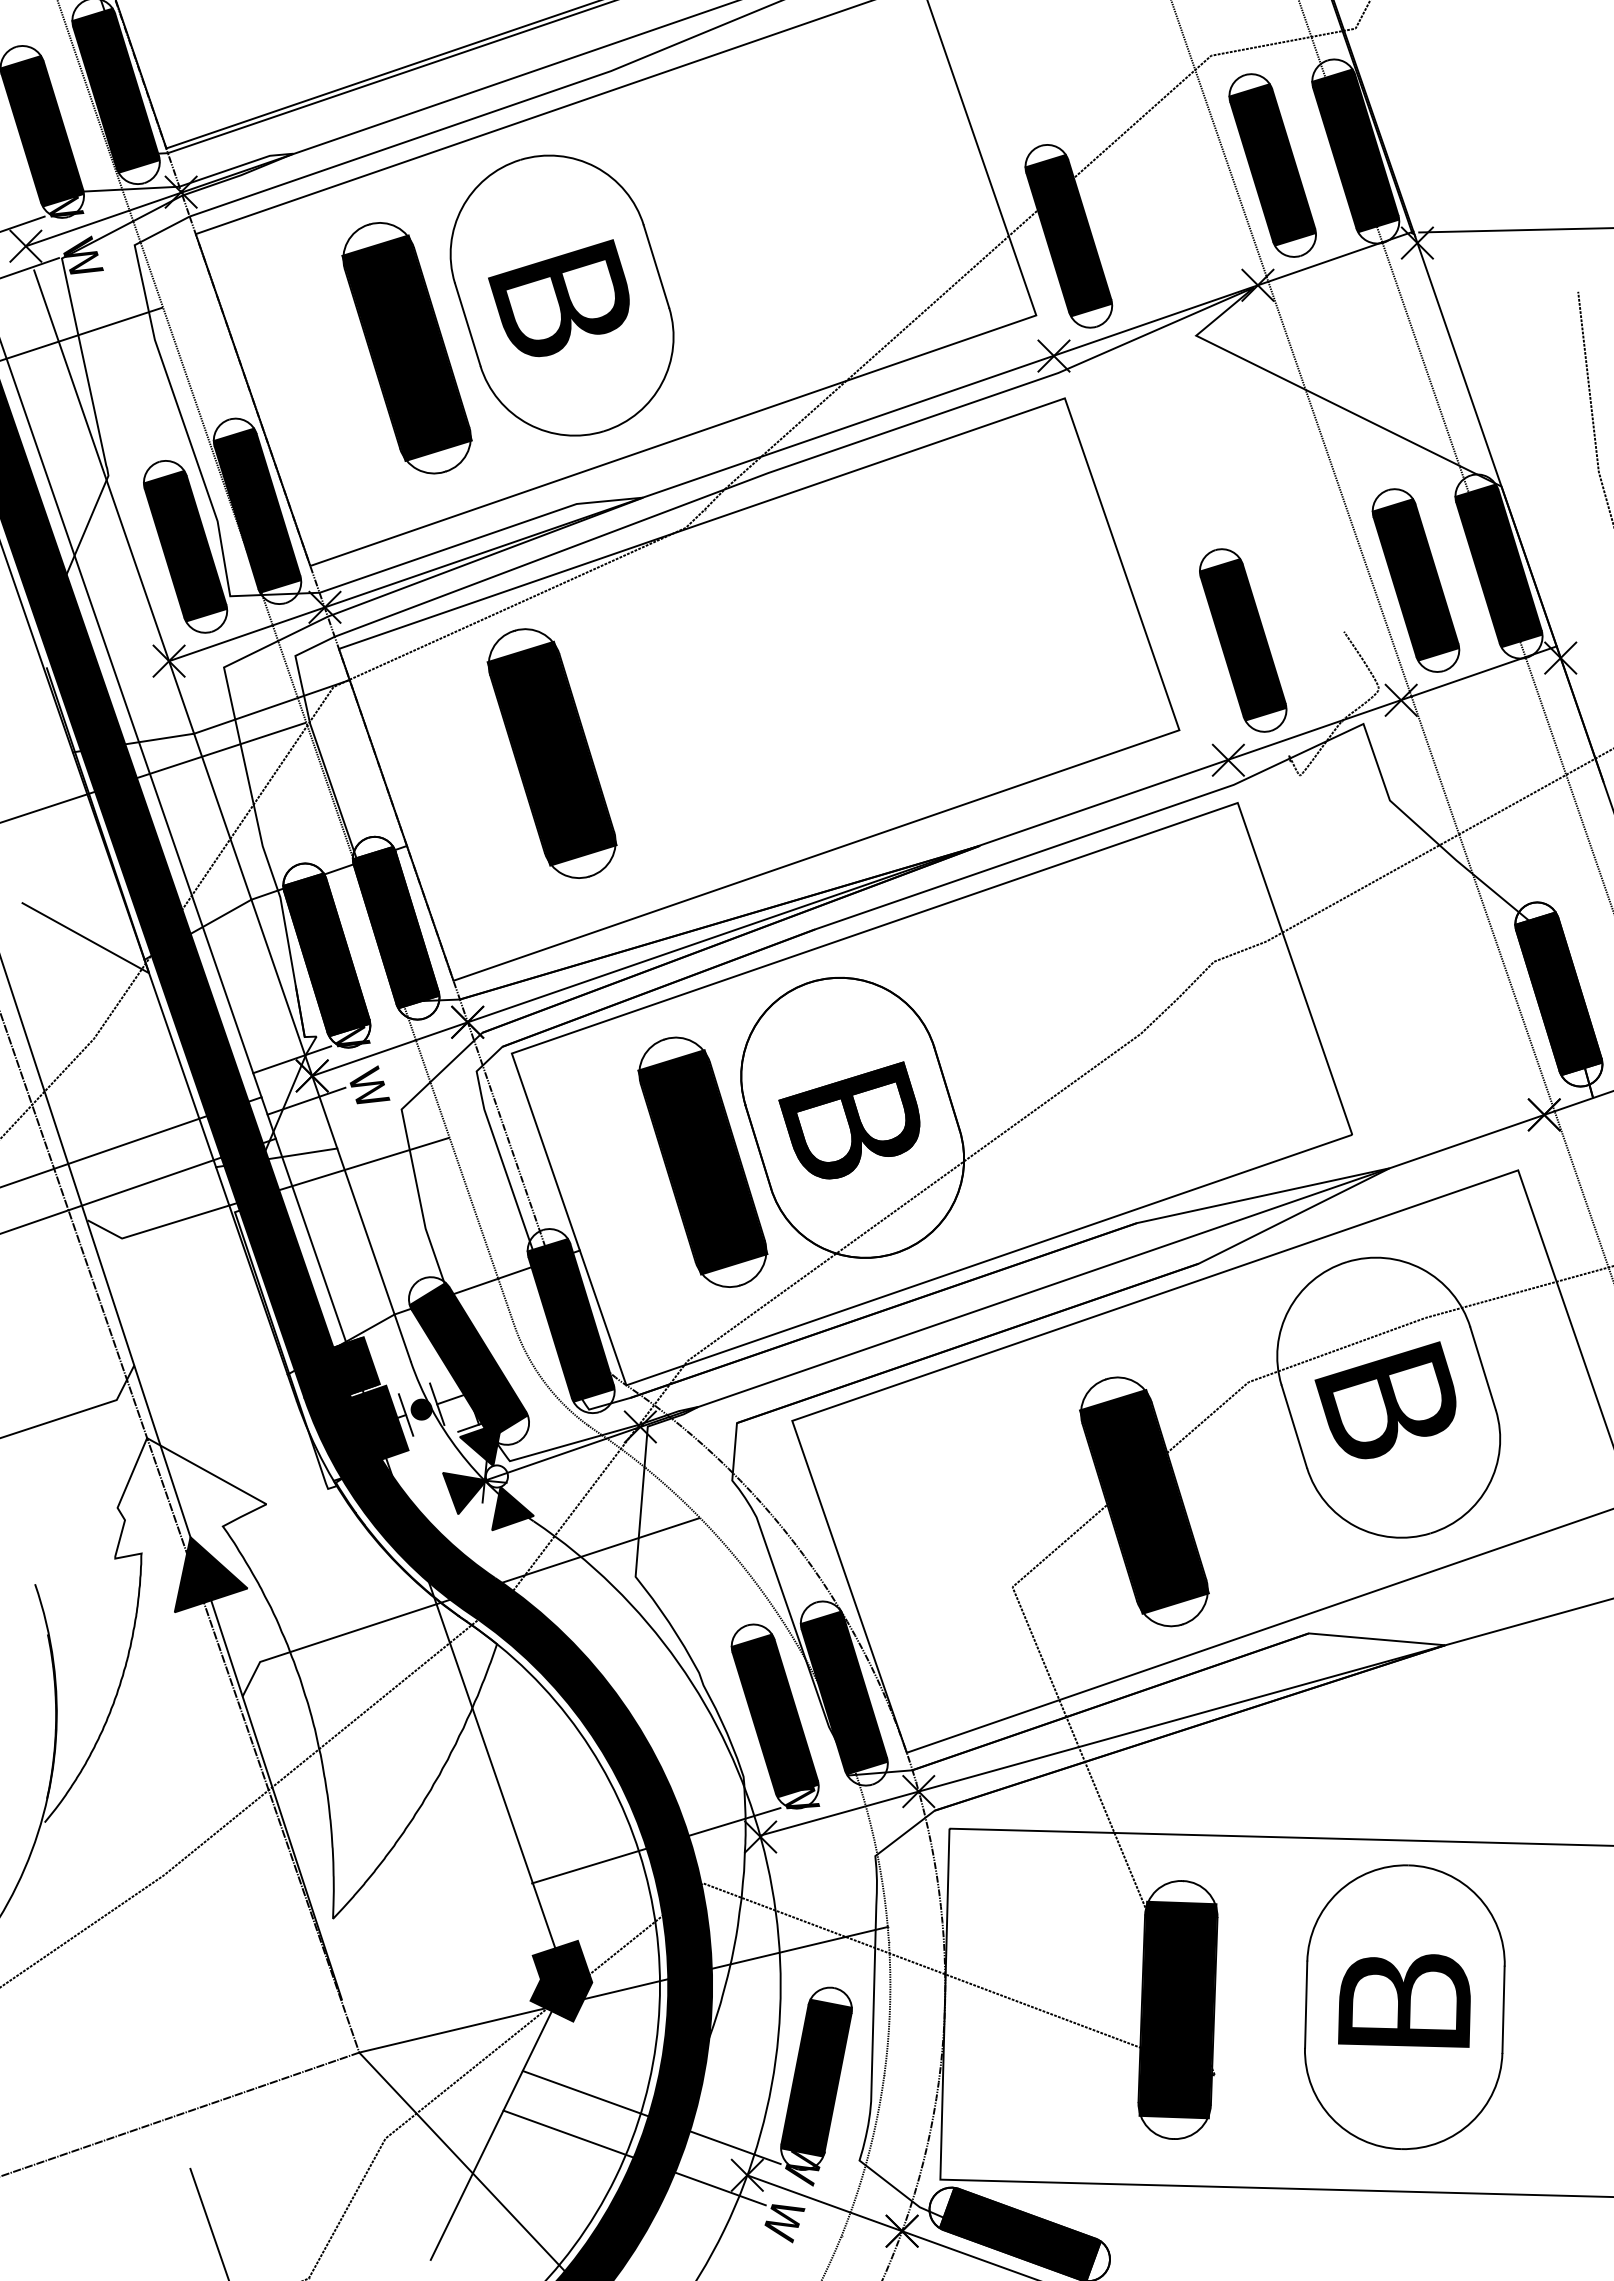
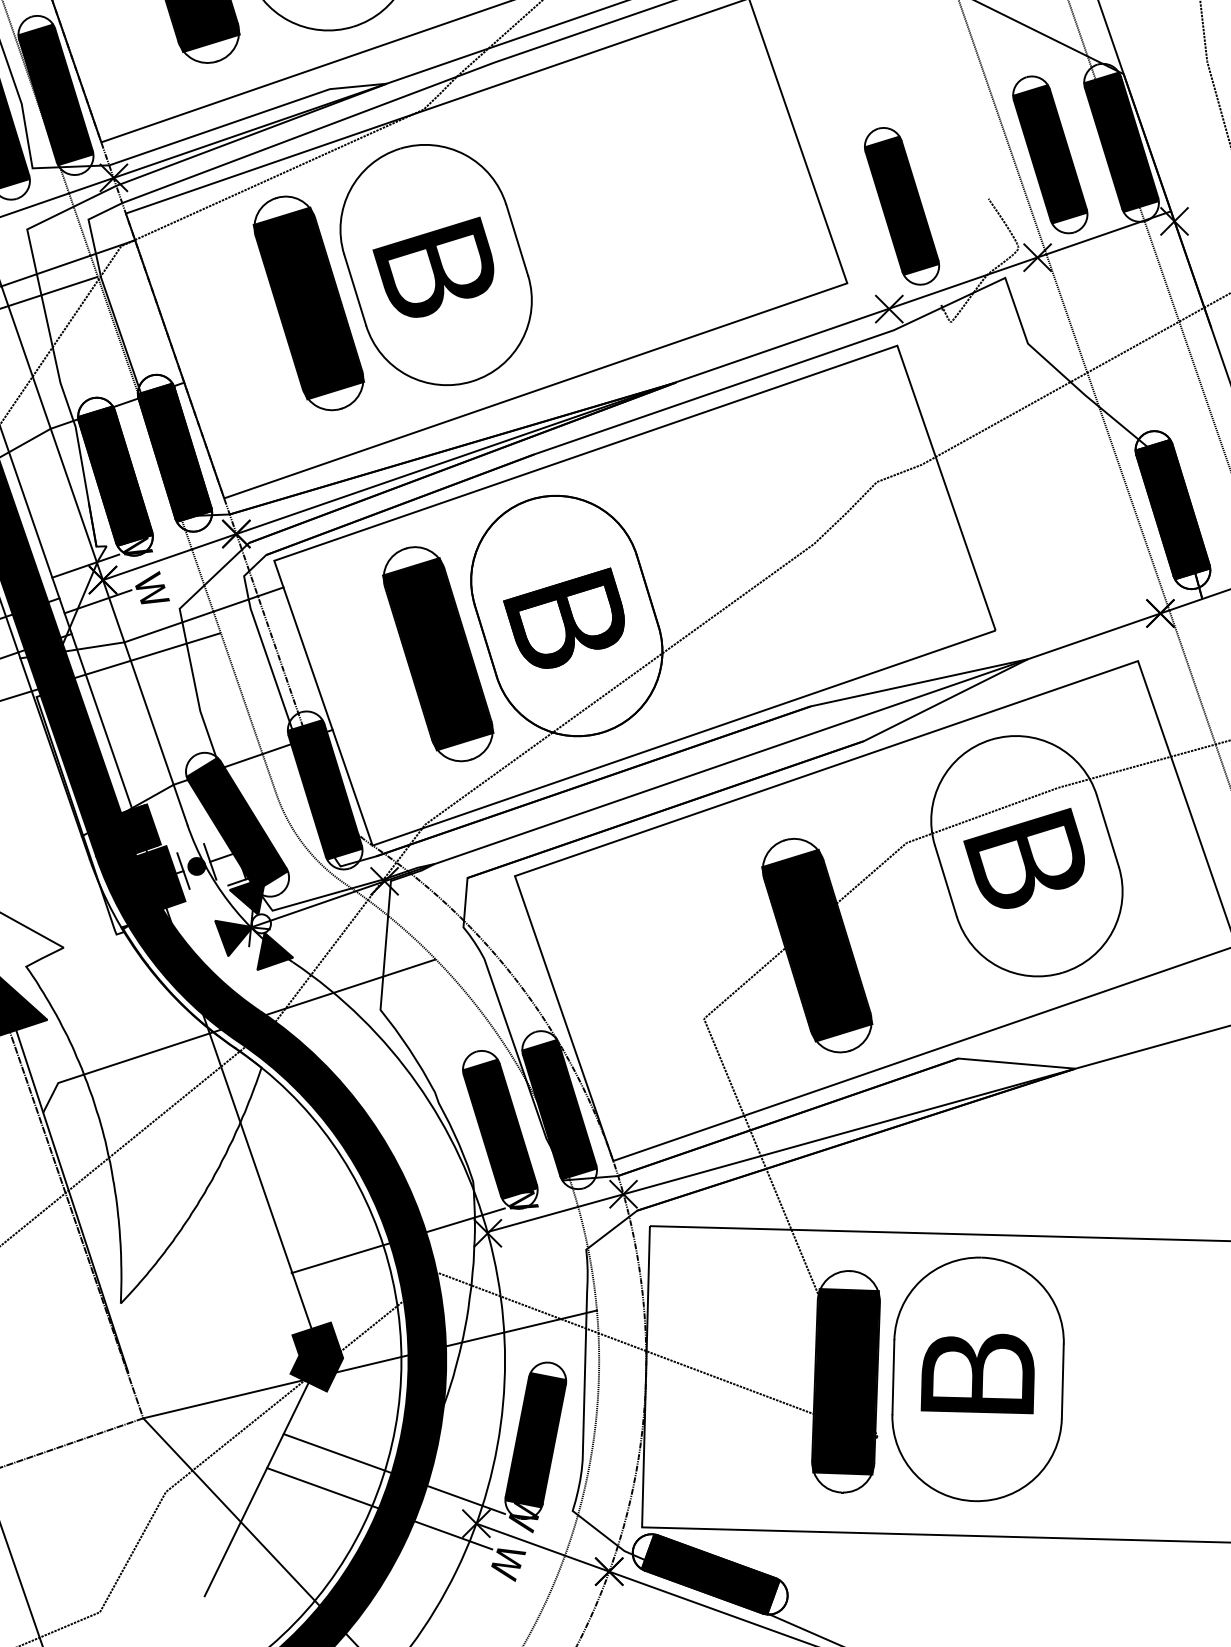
part: (700, 708) -> (436, 264), added
line: (429, 1116) -> (203, 614), added
part: (1404, 2006) -> (977, 1378), moved

